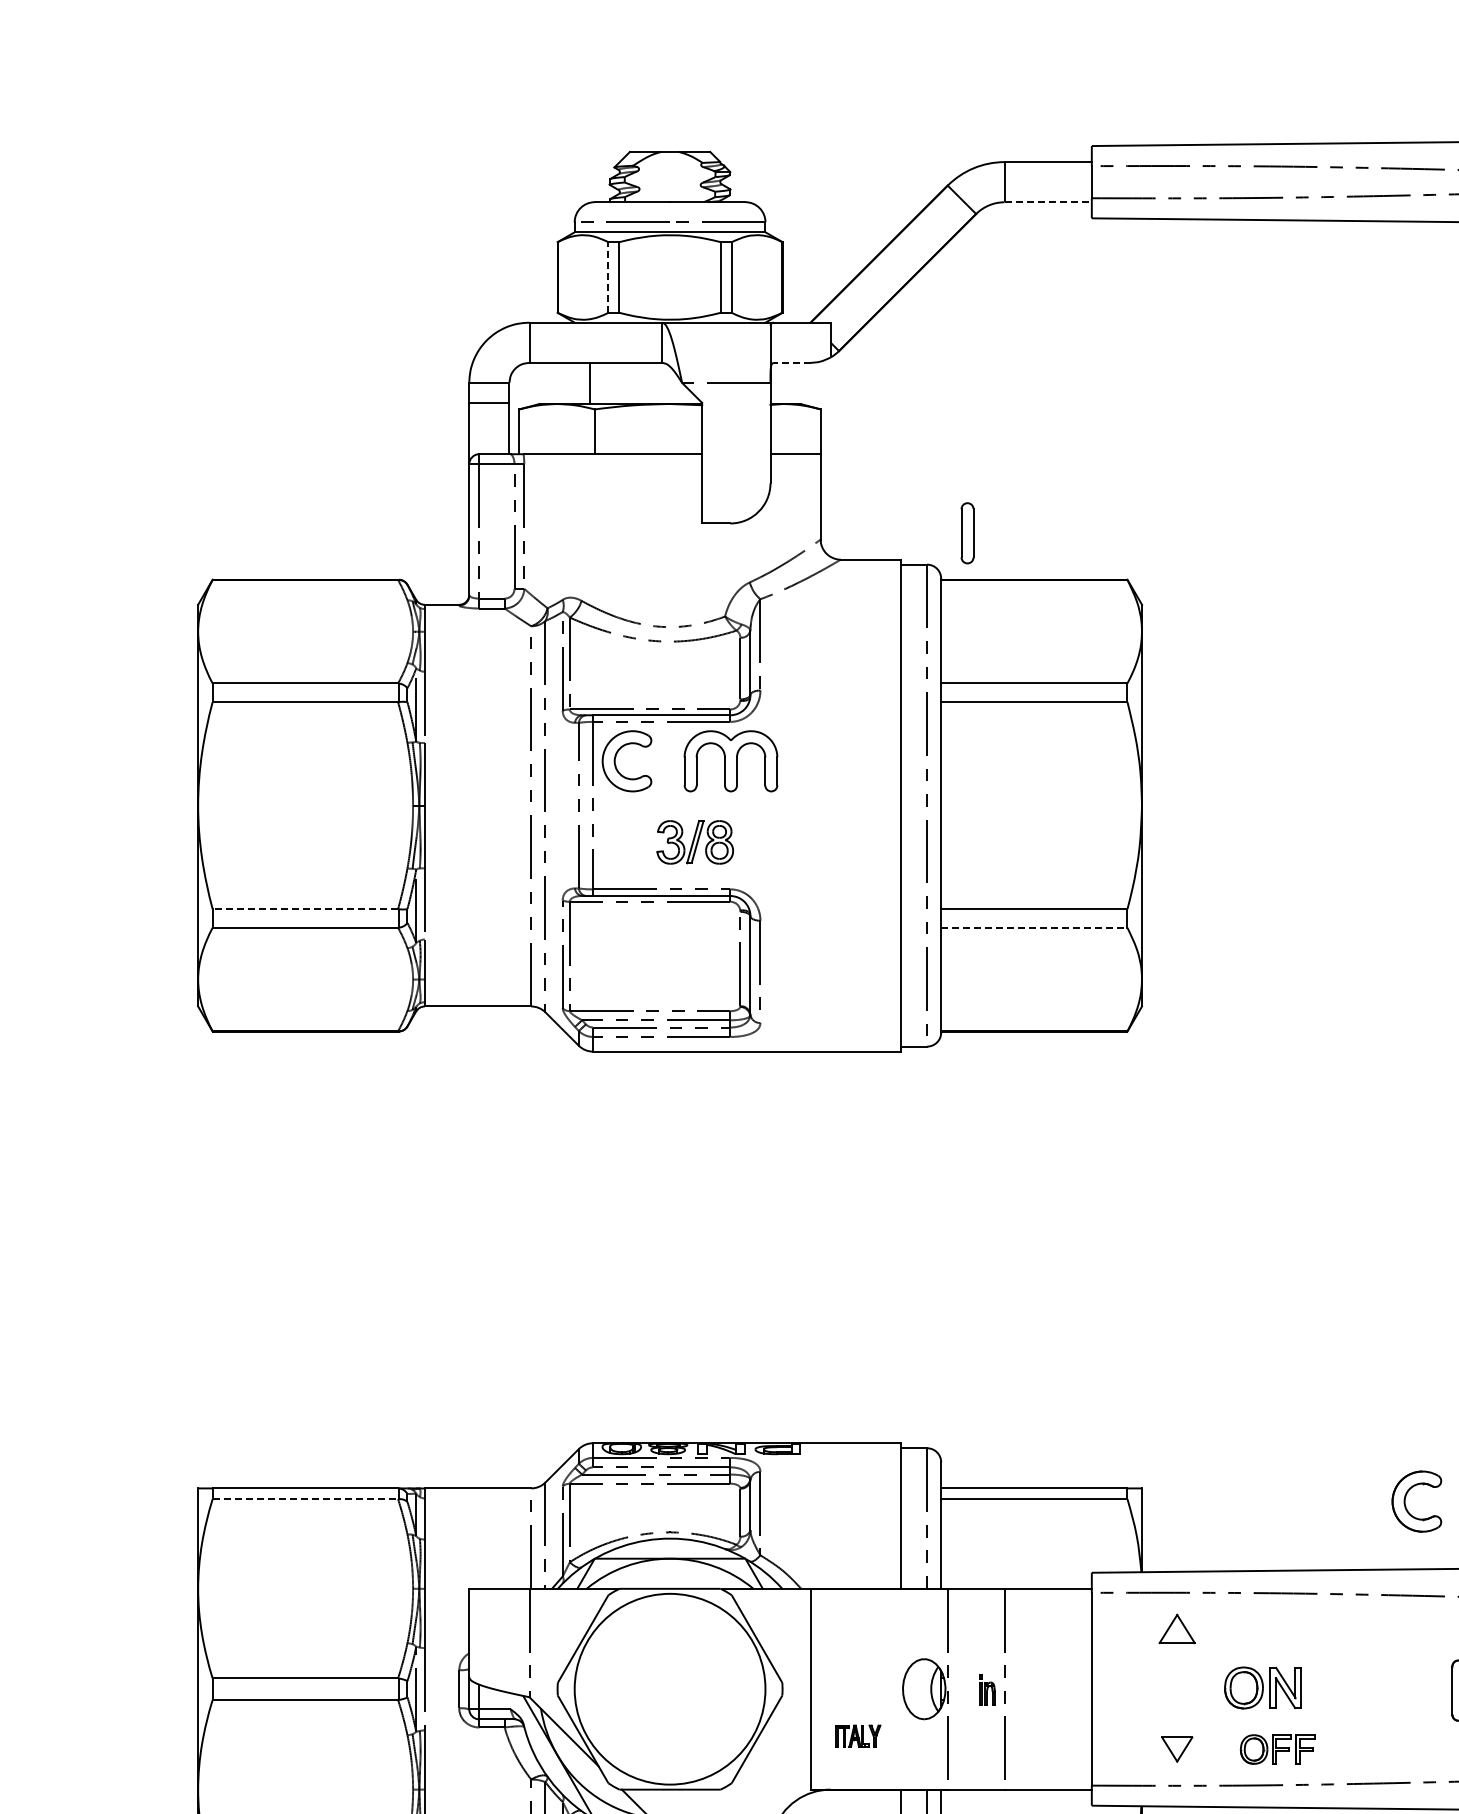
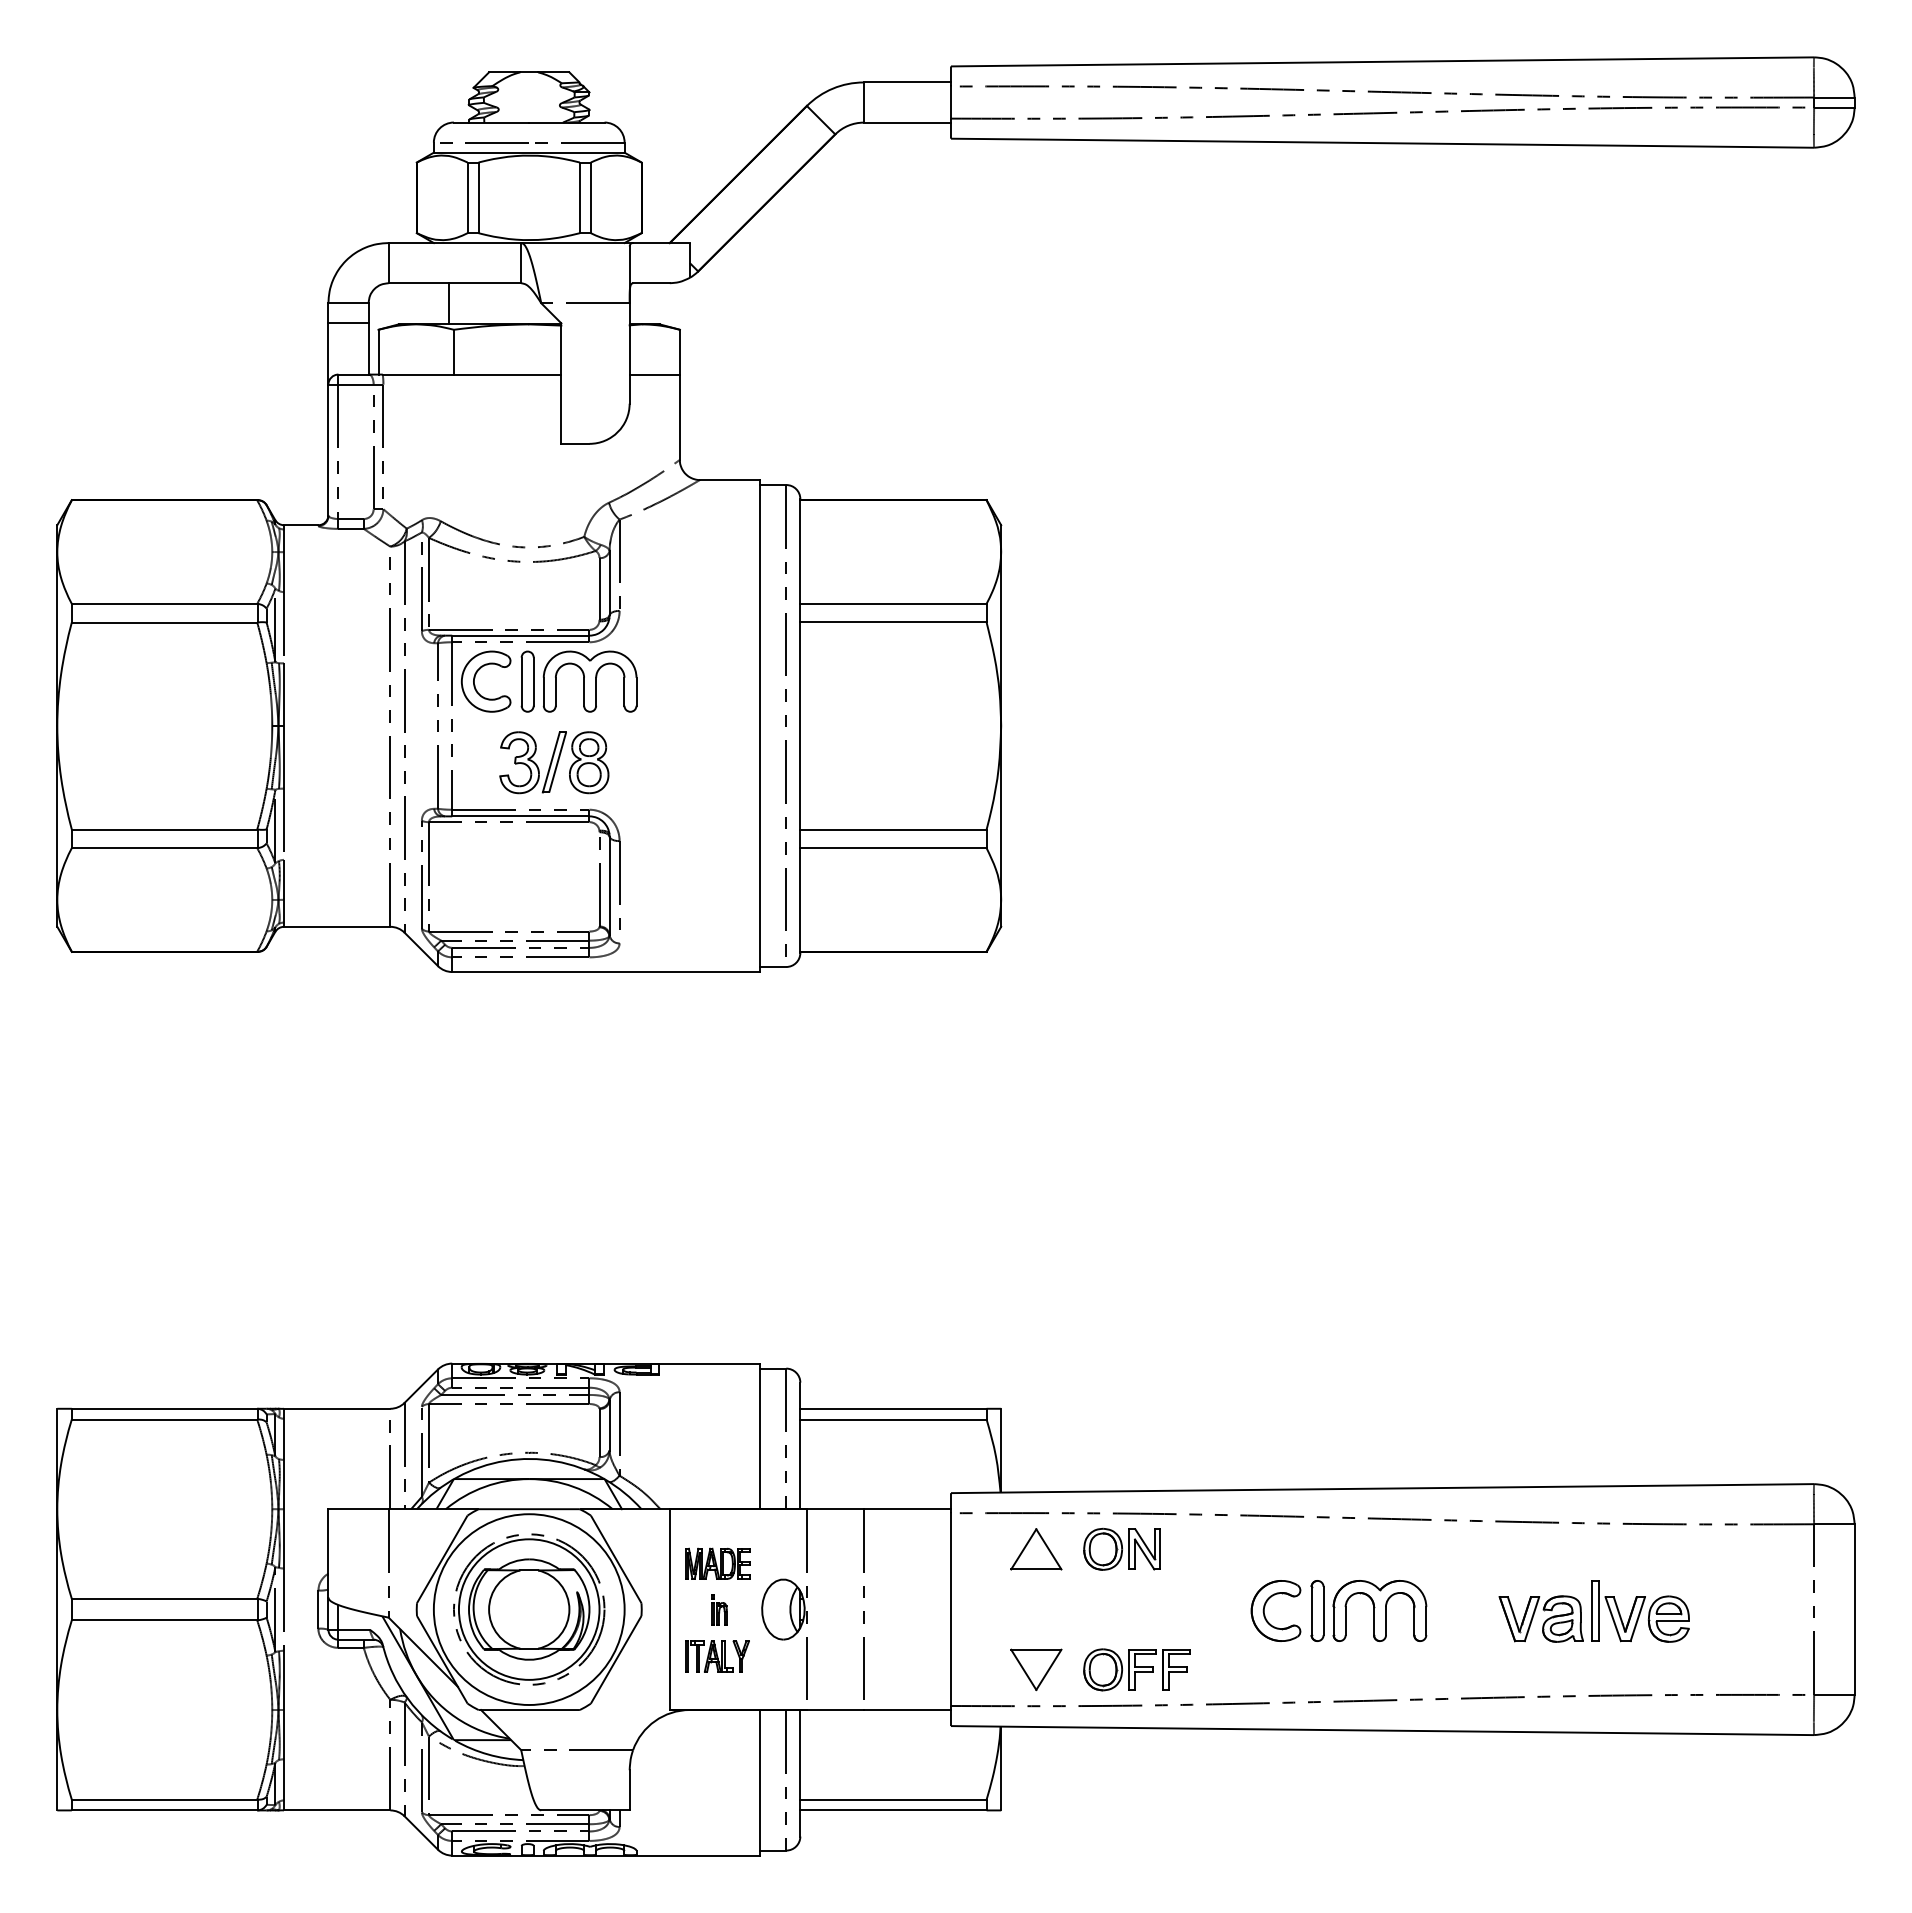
line: (1048, 202) -> (907, 122), dashed -> solid
line: (608, 277) -> (467, 197), dashed -> solid
line: (791, 363) -> (650, 283), dashed -> solid
part: (967, 533) -> (527, 681), moved
part: (695, 842) -> (554, 762), size x1.43
line: (305, 909) -> (164, 829), dashed -> solid
line: (1035, 928) -> (894, 848), dashed -> solid
part: (1406, 1498) -> (1265, 1607), moved
line: (305, 1499) -> (164, 1419), dashed -> solid
part: (1177, 1629) -> (1036, 1549), size x1.43
part: (858, 1643) -> (717, 1563), added
part: (1262, 1687) -> (1121, 1548), moved
part: (670, 1689) -> (529, 1609), added
part: (987, 1689) -> (719, 1609), moved
part: (858, 1736) -> (717, 1656), size x1.43
part: (1177, 1749) -> (1036, 1669), size x1.67
part: (1277, 1749) -> (1136, 1669), size x1.43

